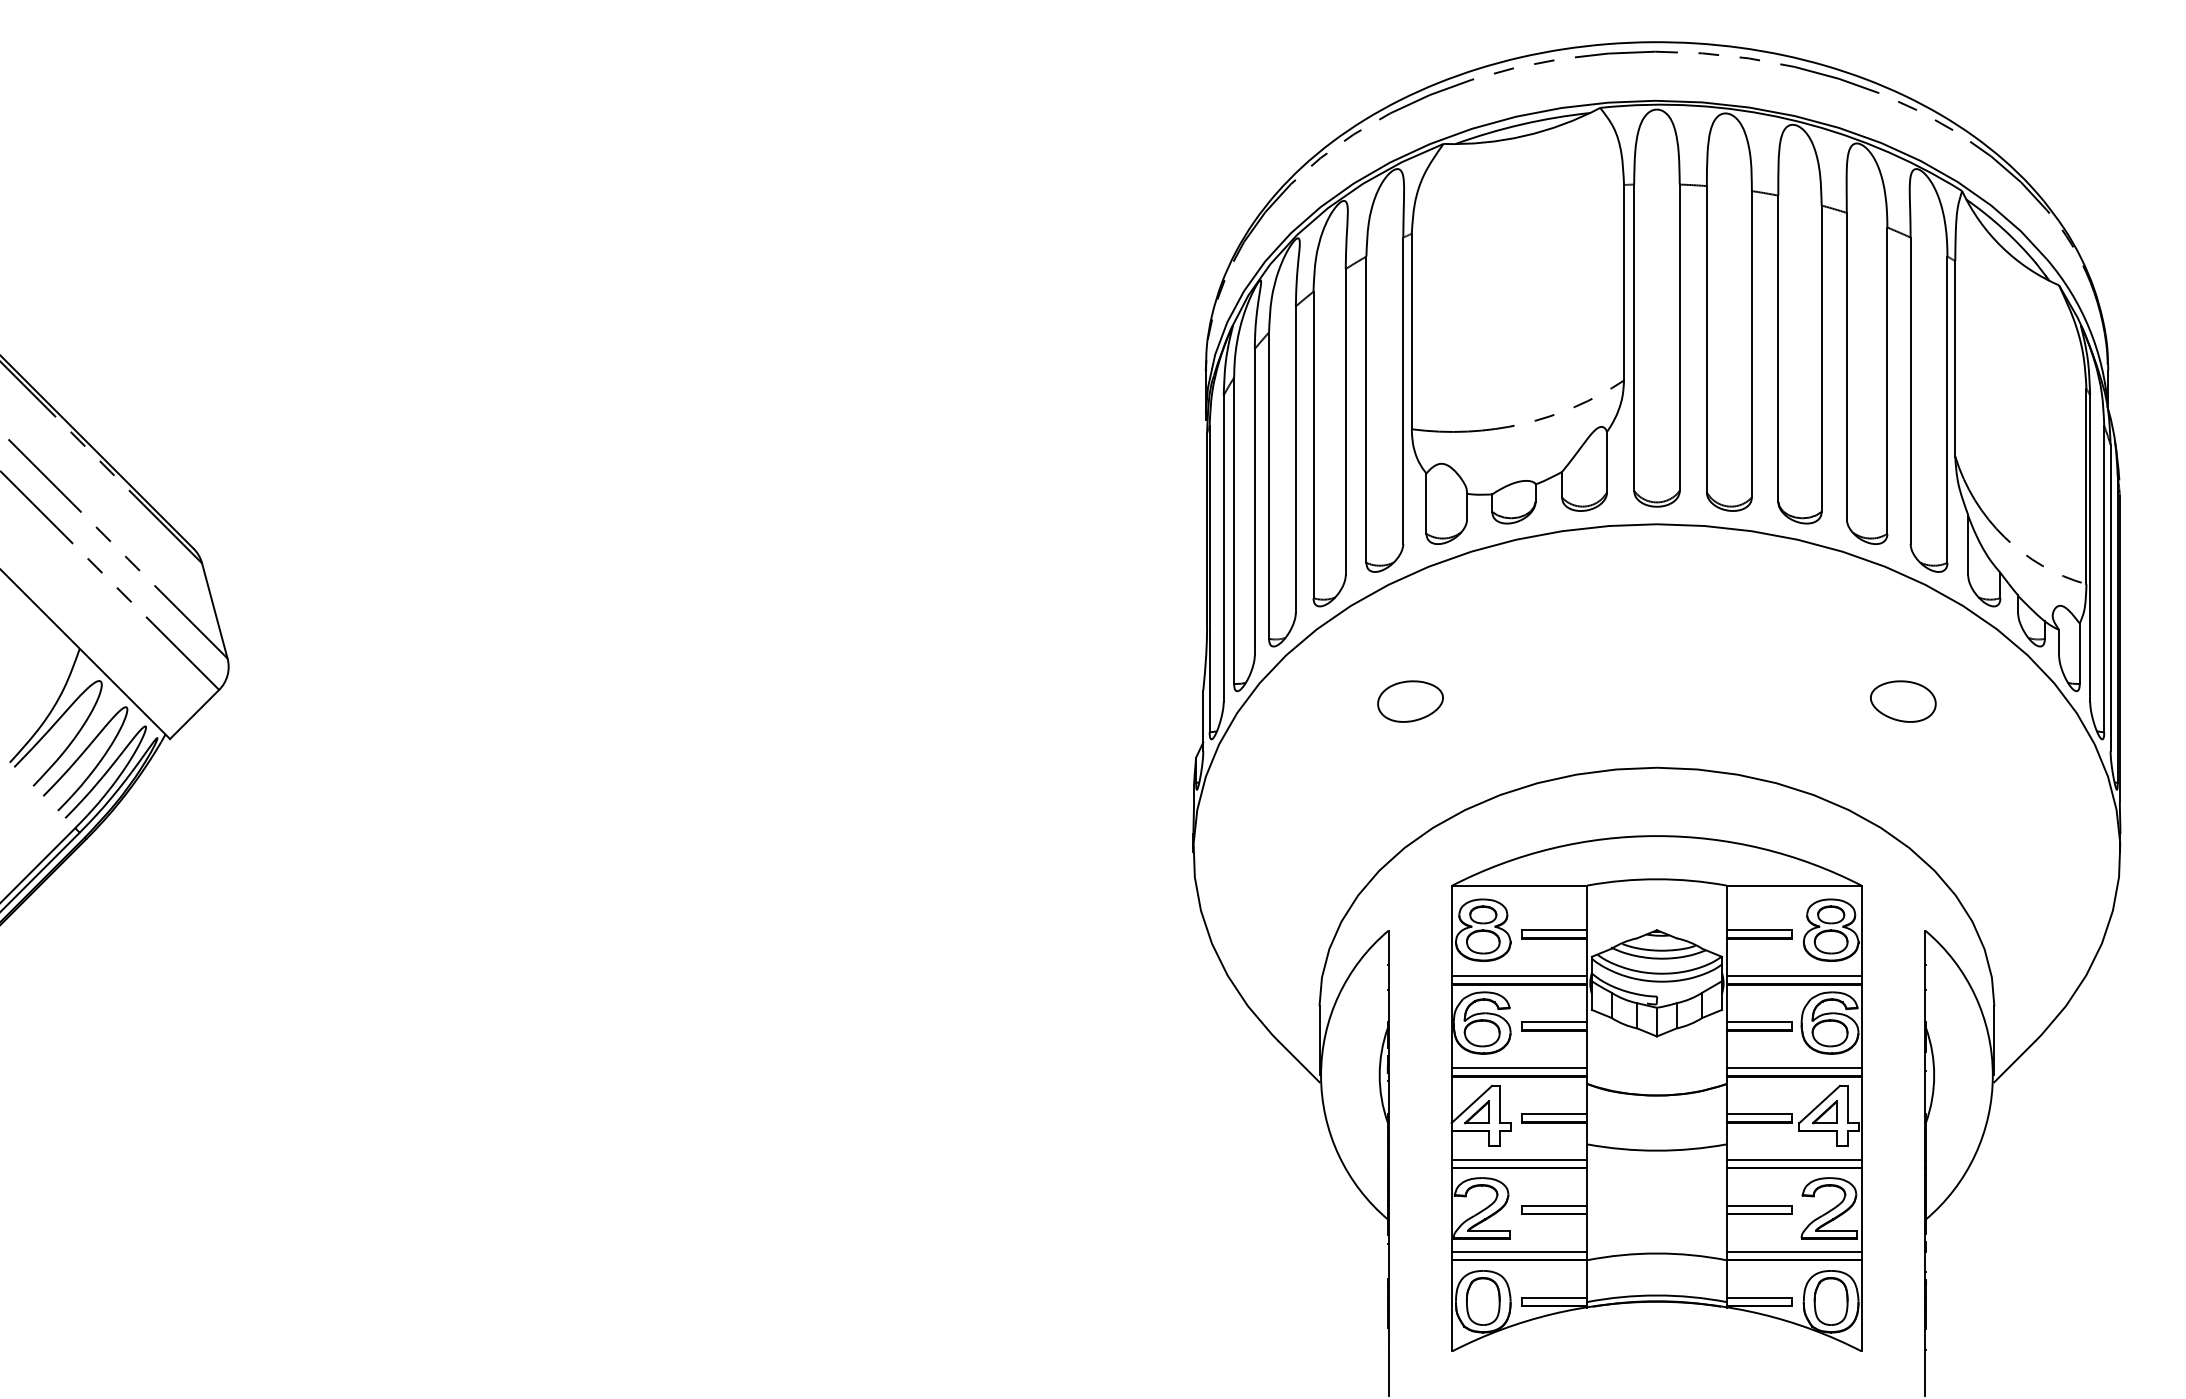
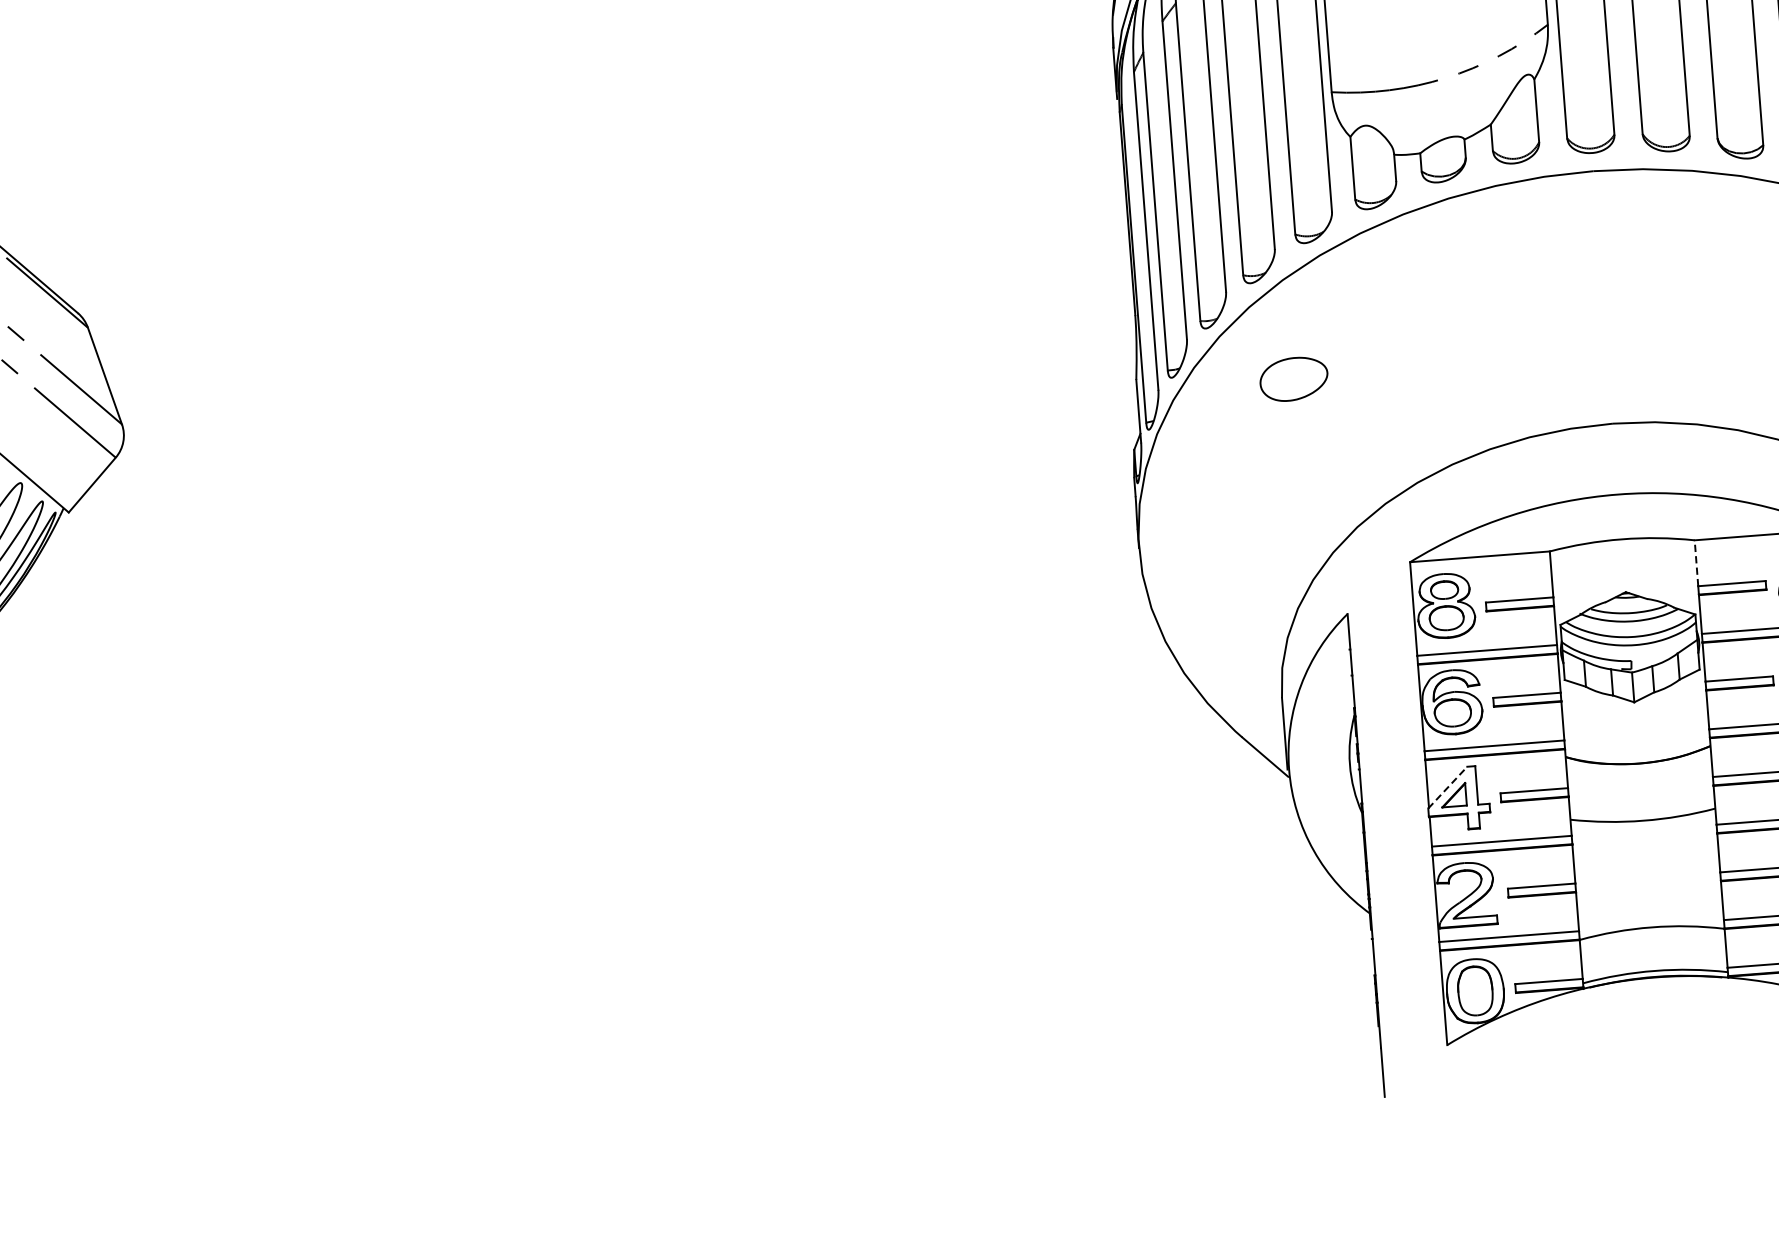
part: (1410, 701) -> (1293, 379), moved
line: (1726, 907) -> (1696, 563), solid -> dashed
line: (1472, 1104) -> (1448, 787), solid -> dashed

